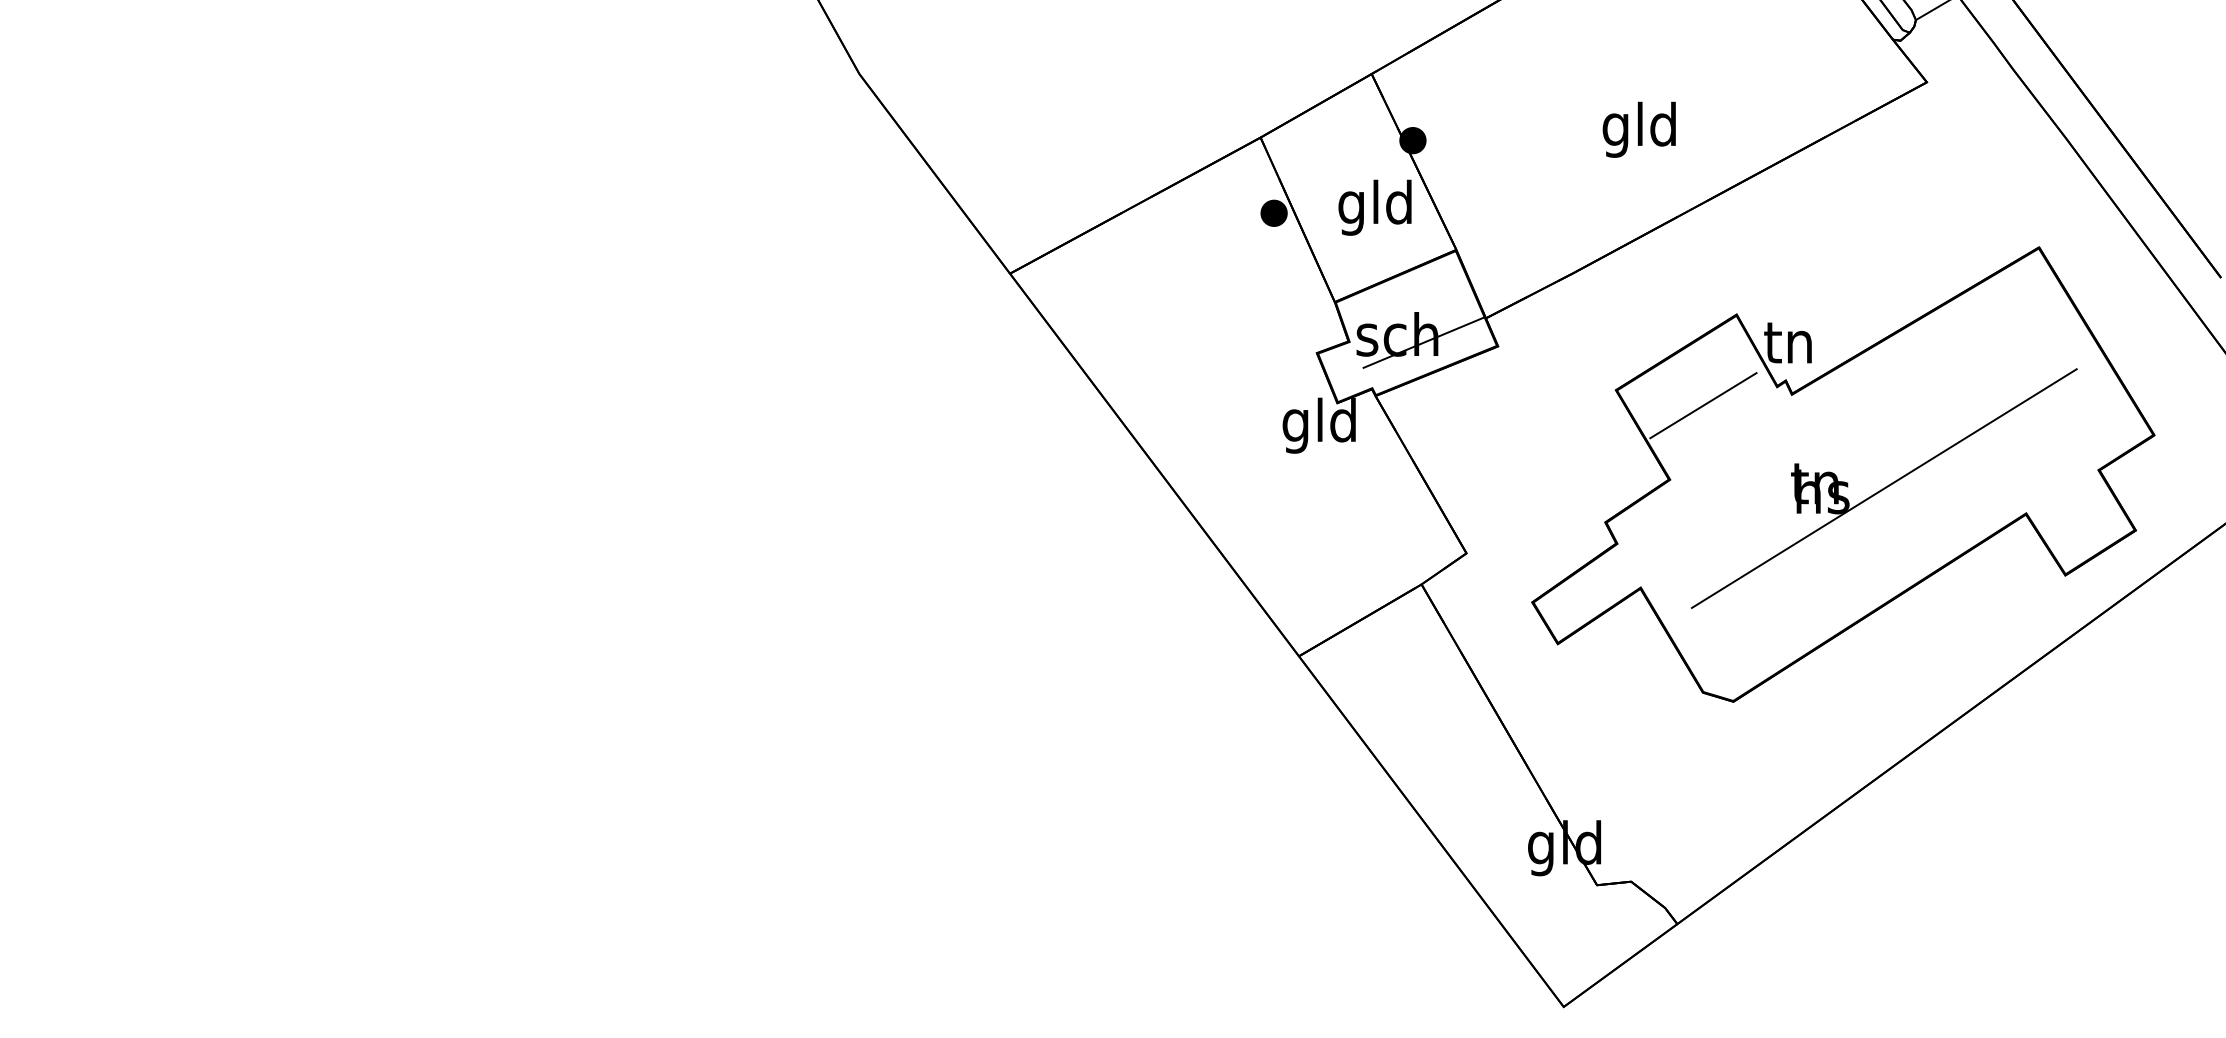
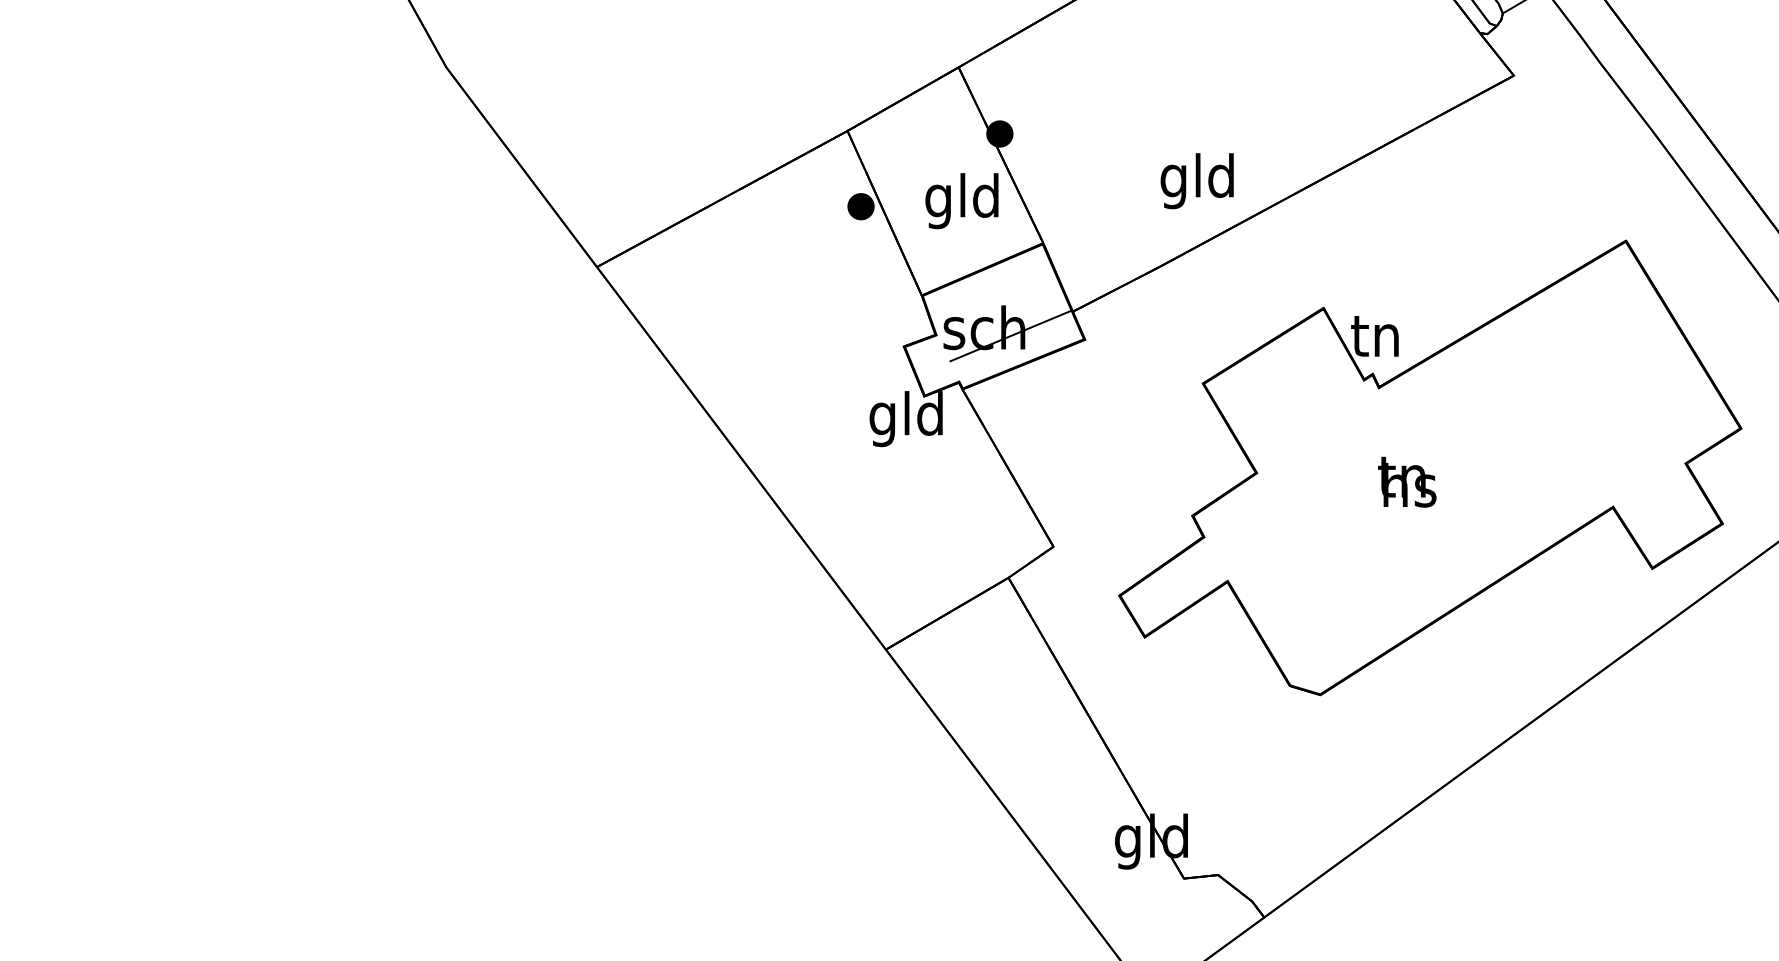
text: (1638, 129) -> (1196, 180), moved
line: (1703, 405) -> (1290, 398), removed
line: (1883, 488) -> (1470, 481), removed

